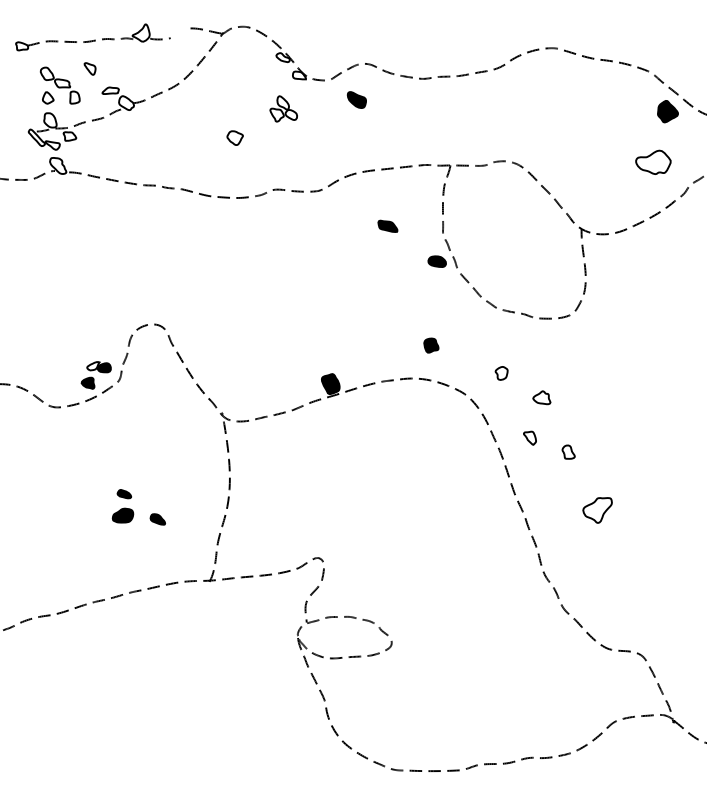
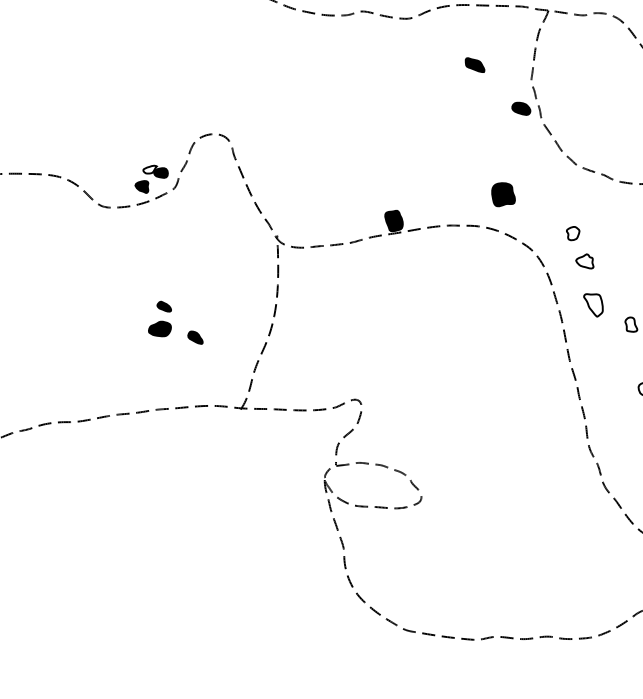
part: (431, 345) -> (503, 194), size x1.6
part: (541, 397) -> (584, 260), moved
part: (529, 437) -> (592, 303), size x1.6

